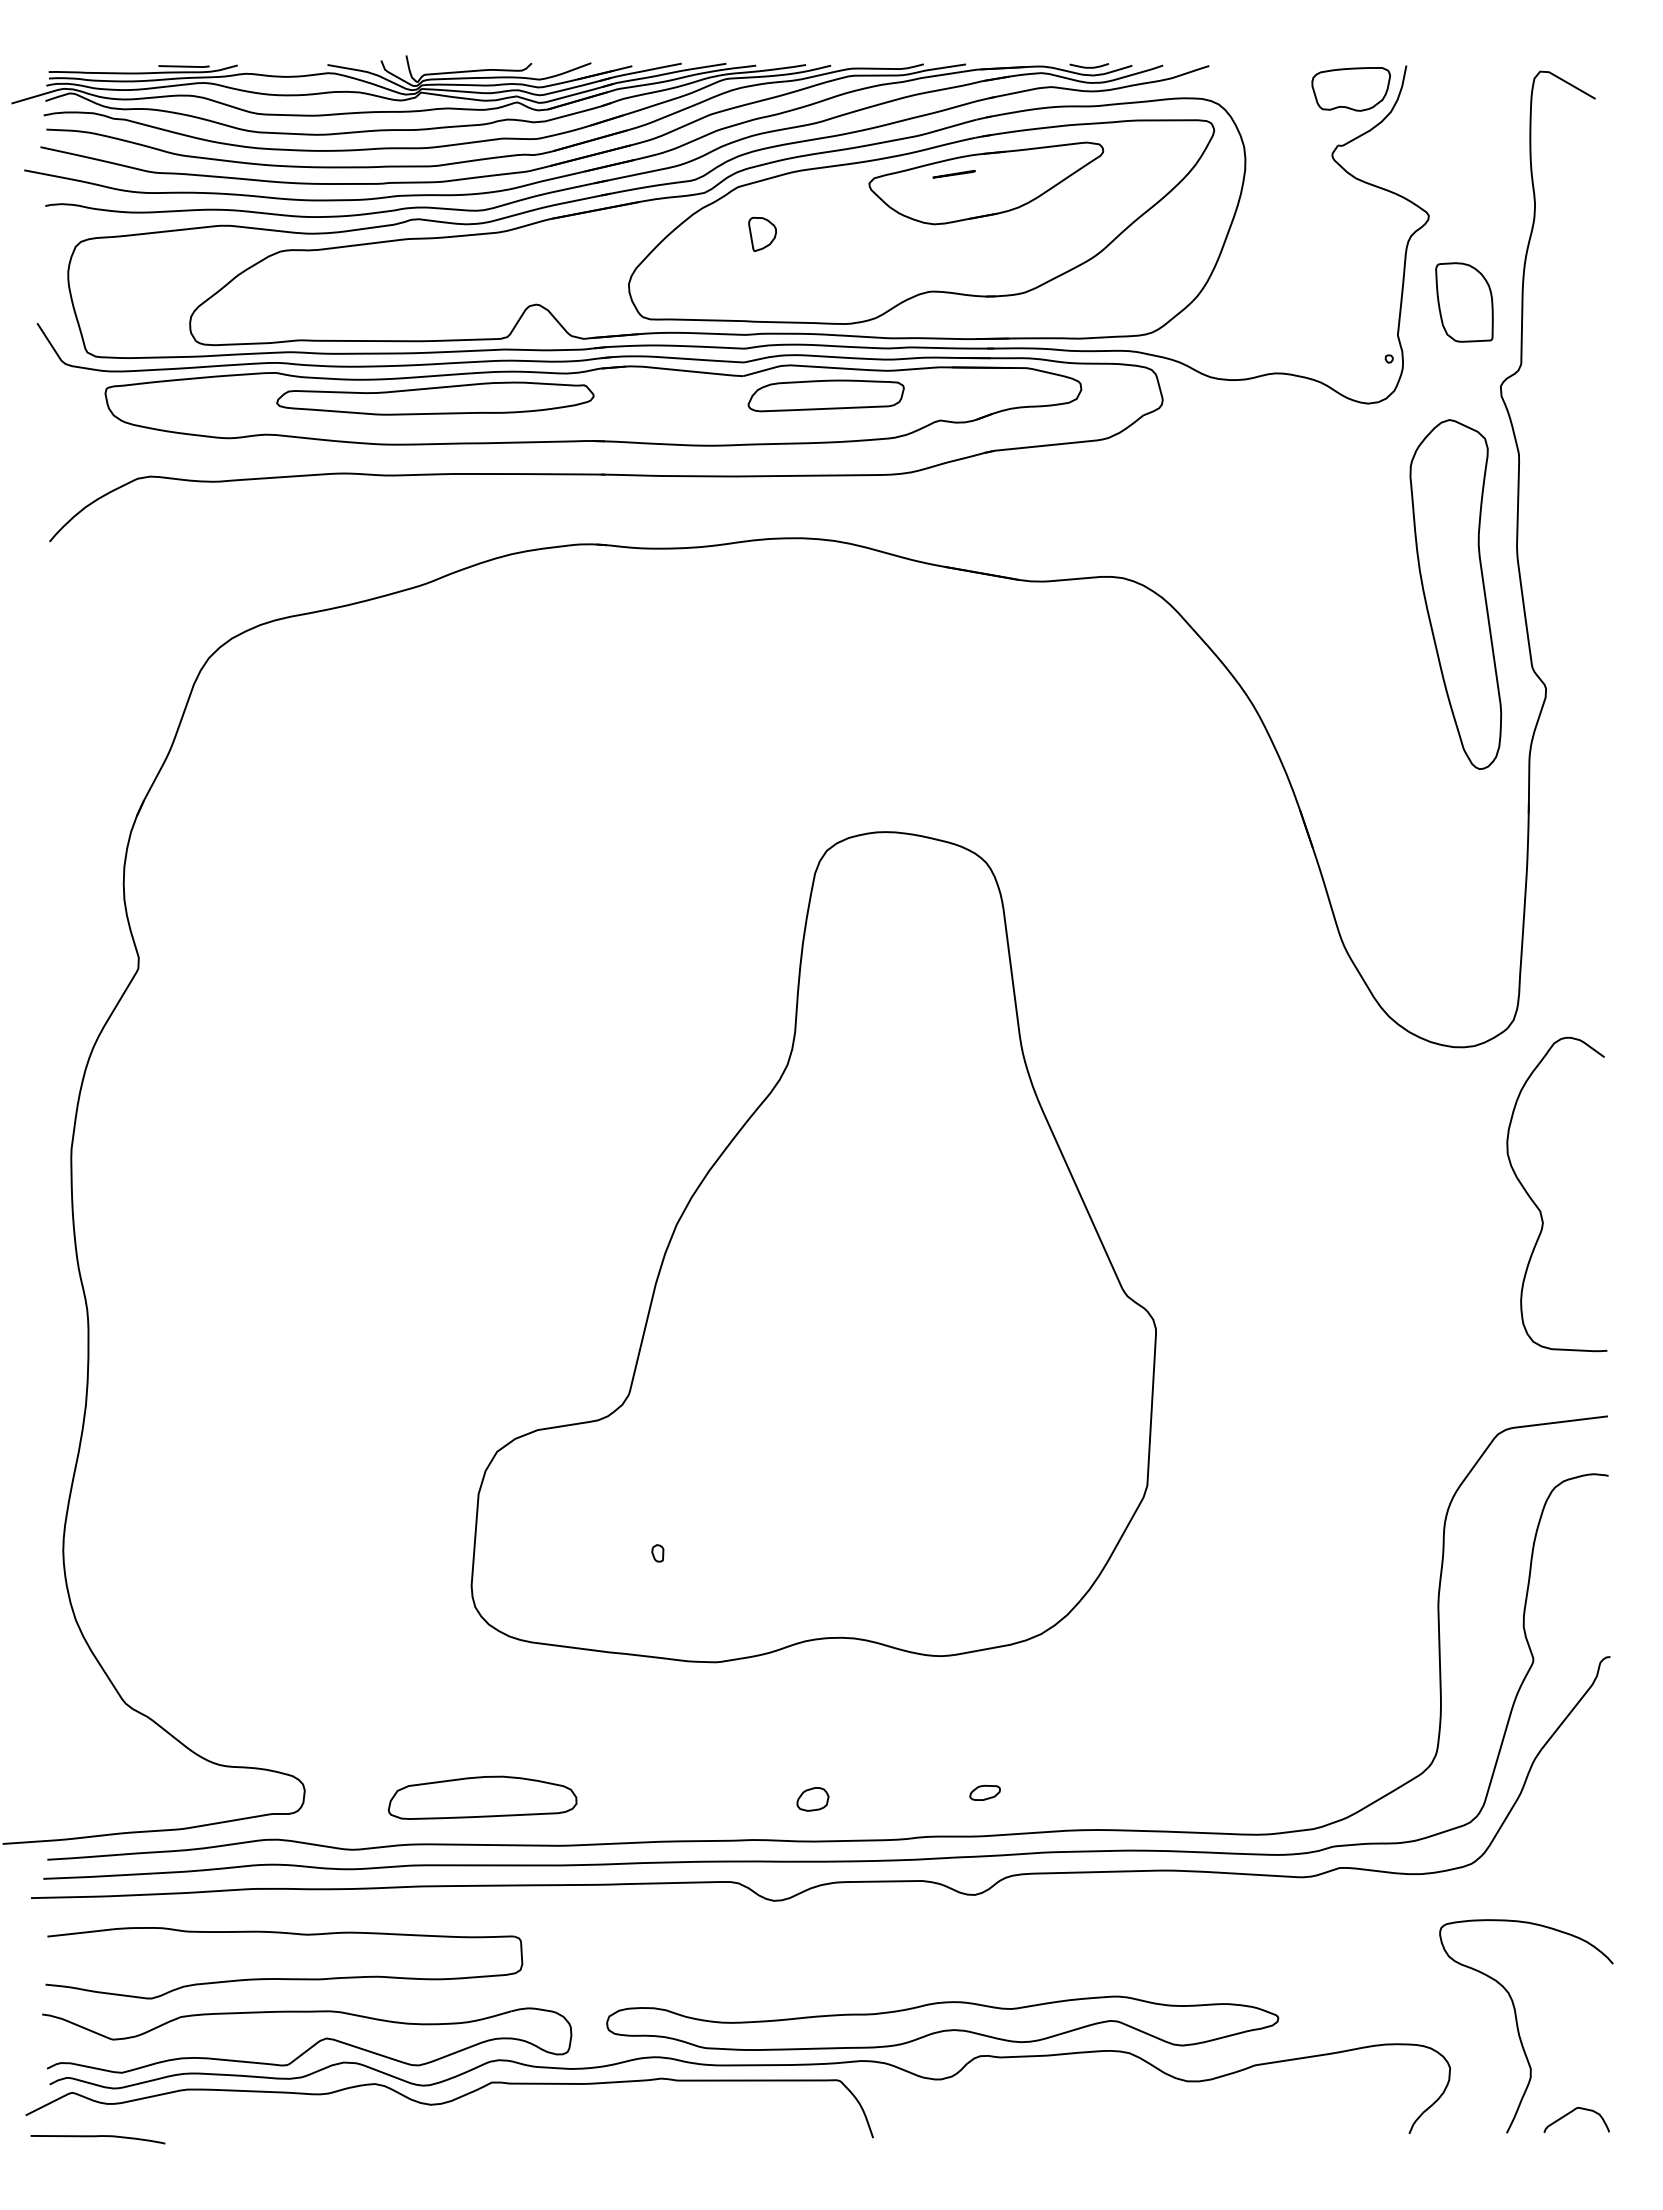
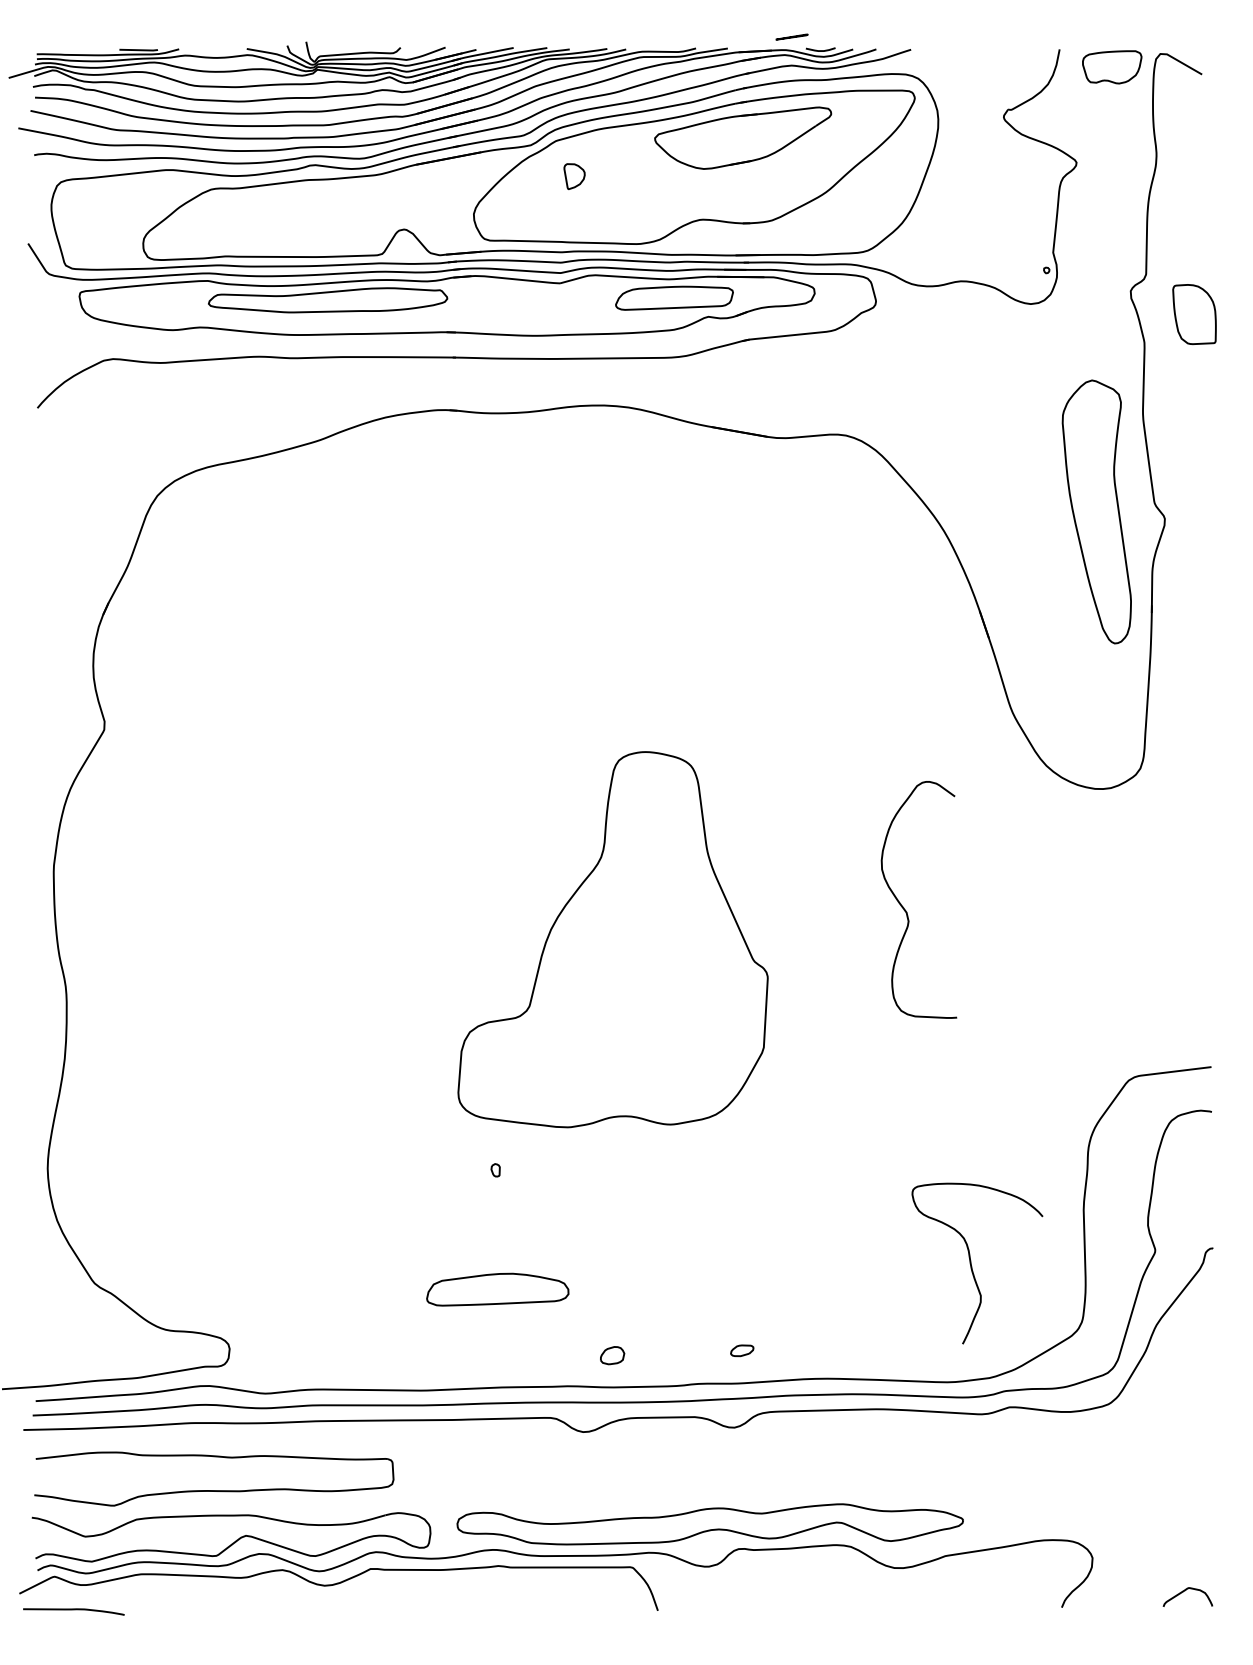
part: (1350, 89) -> (1111, 67), moved
line: (953, 174) -> (791, 37), moved
part: (1464, 302) -> (1194, 314), moved
part: (825, 395) -> (673, 297), moved
part: (1455, 594) -> (1096, 511), moved
curve: (1540, 1209) -> (906, 911), moved
part: (813, 1247) -> (612, 939), size x0.6
part: (482, 1797) -> (497, 1289), moved
curve: (1518, 2026) -> (971, 1263), moved

